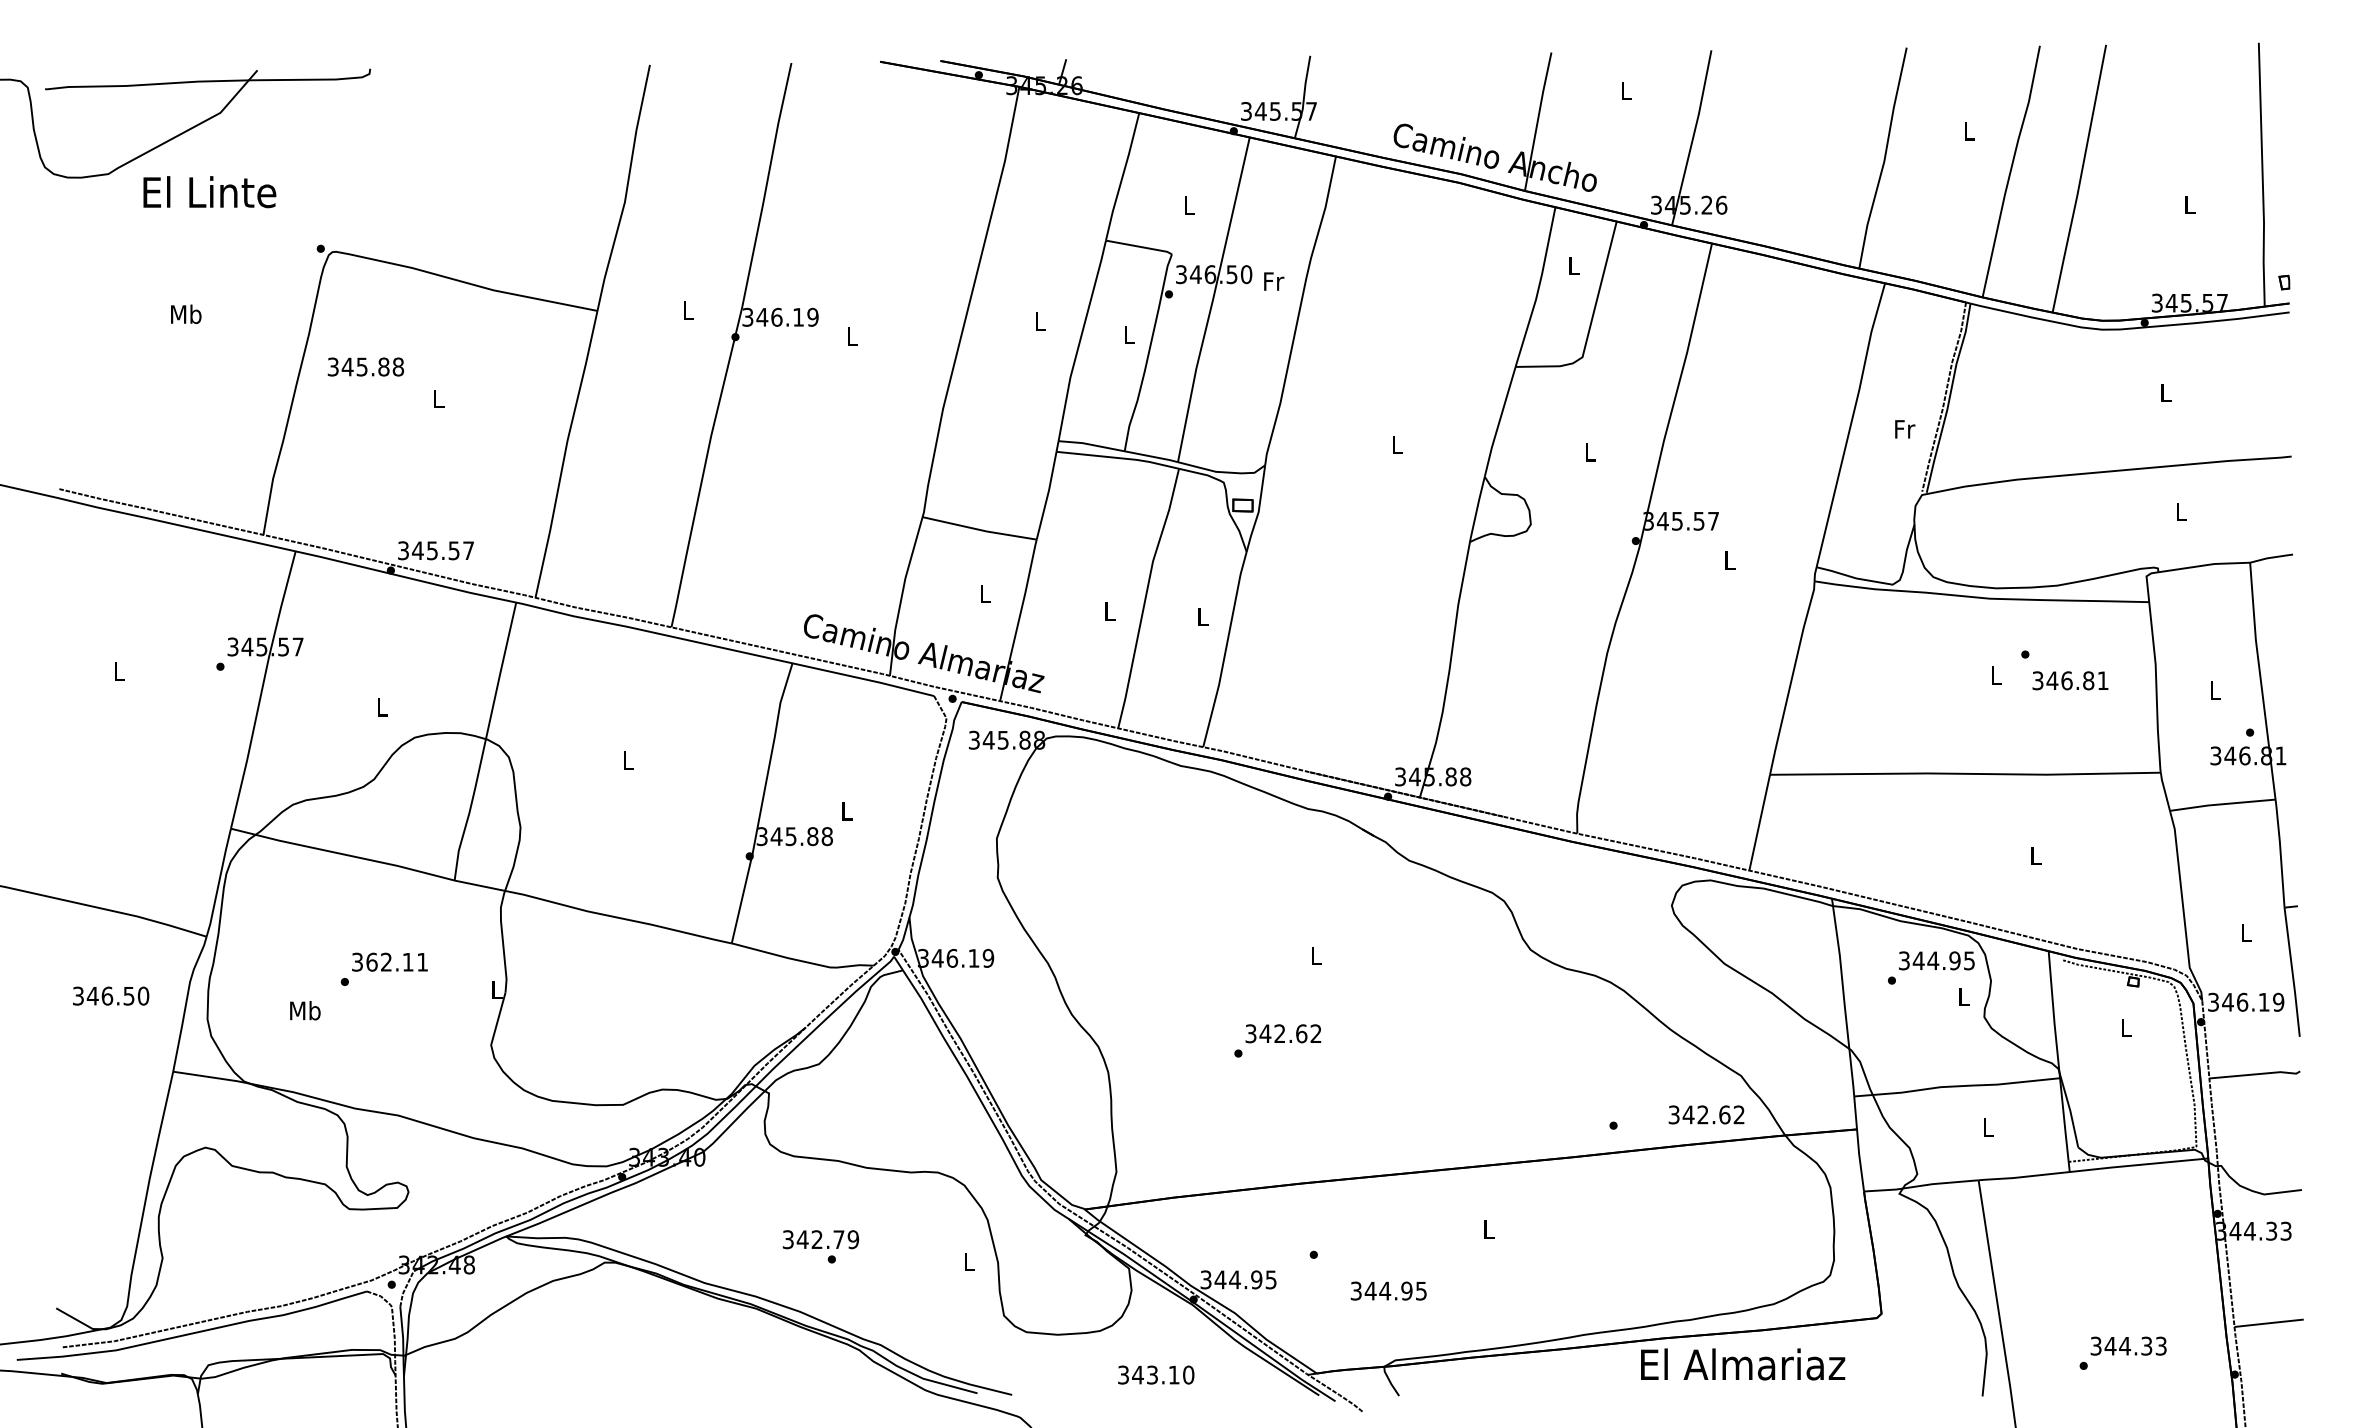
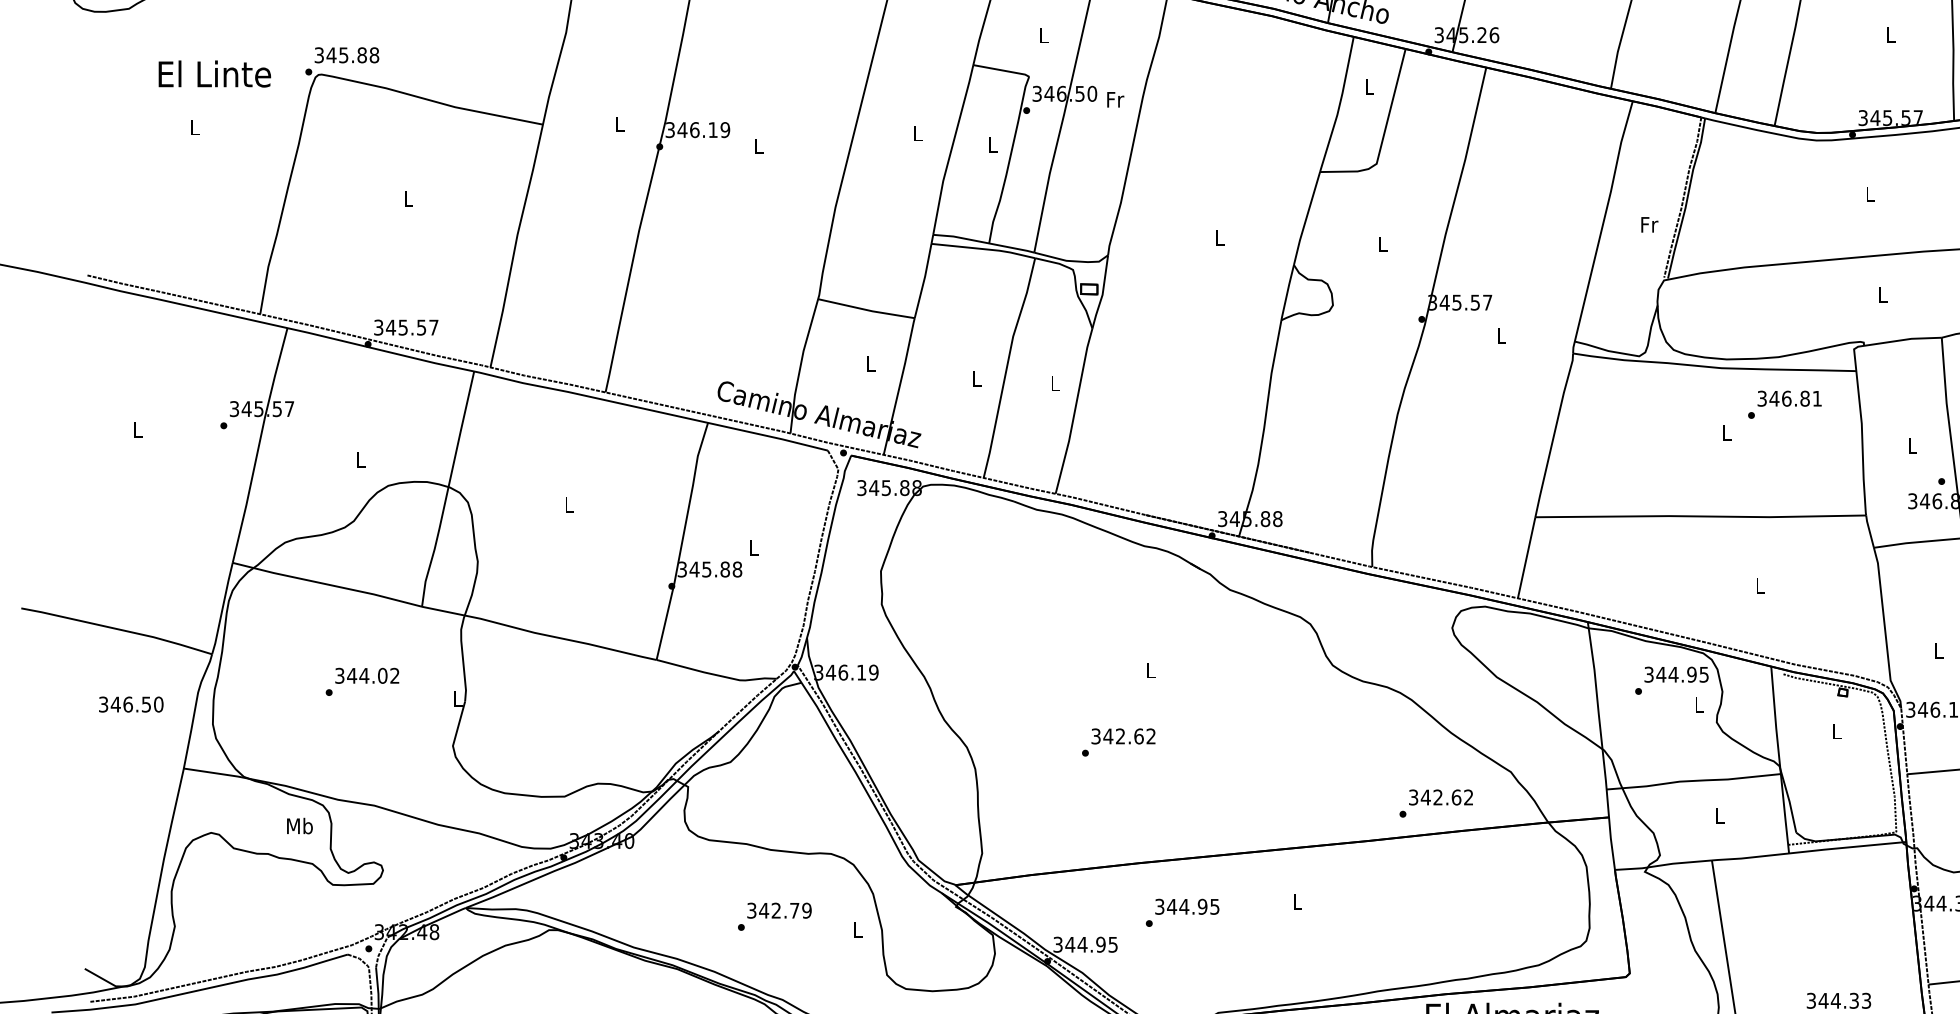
text: (209, 192) -> (214, 74), moved
text: (186, 313) -> (195, 126), Mb -> L
text: (365, 366) -> (346, 54), moved
text: (2070, 680) -> (1789, 398), moved
text: (396, 961) -> (372, 675), 362.11 -> 344.02
text: (305, 1010) -> (300, 825), moved
text: (1706, 1114) -> (1441, 797), moved
text: (820, 1239) -> (779, 910), moved
text: (1388, 1290) -> (1187, 906), moved

